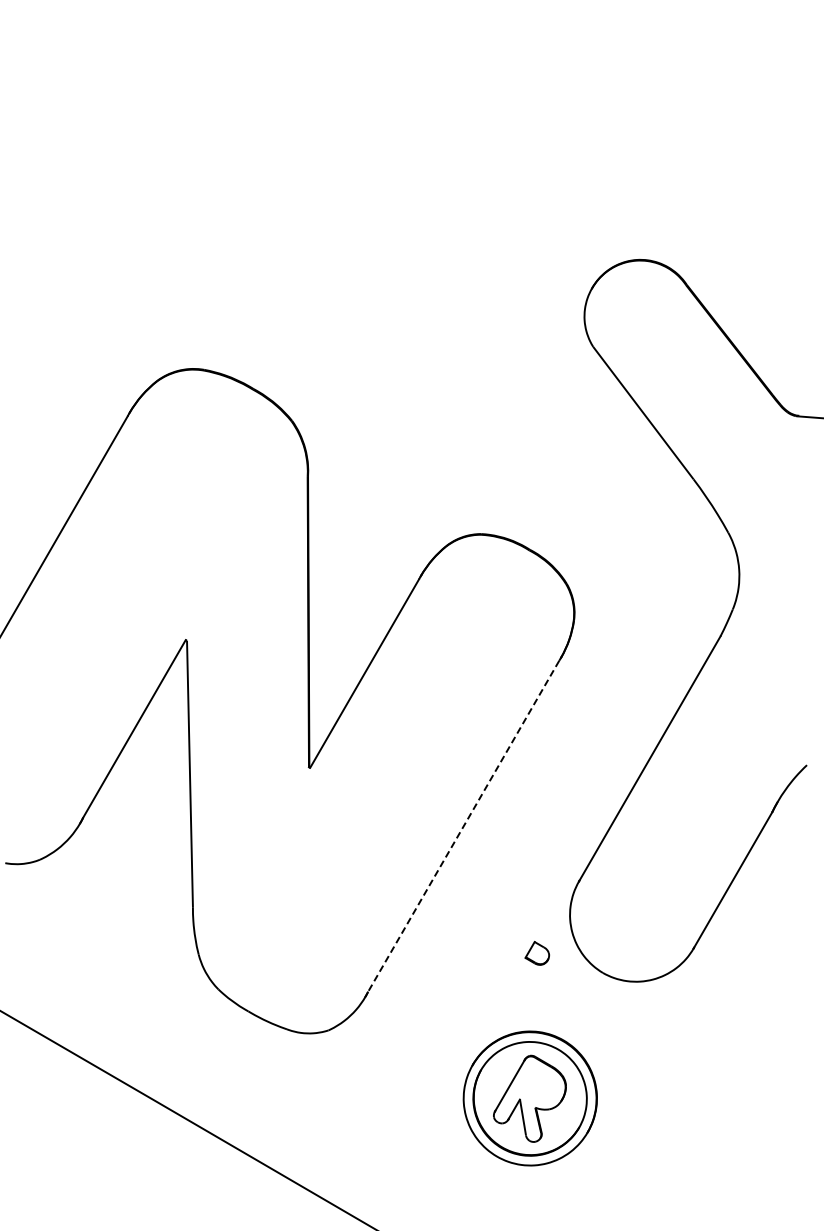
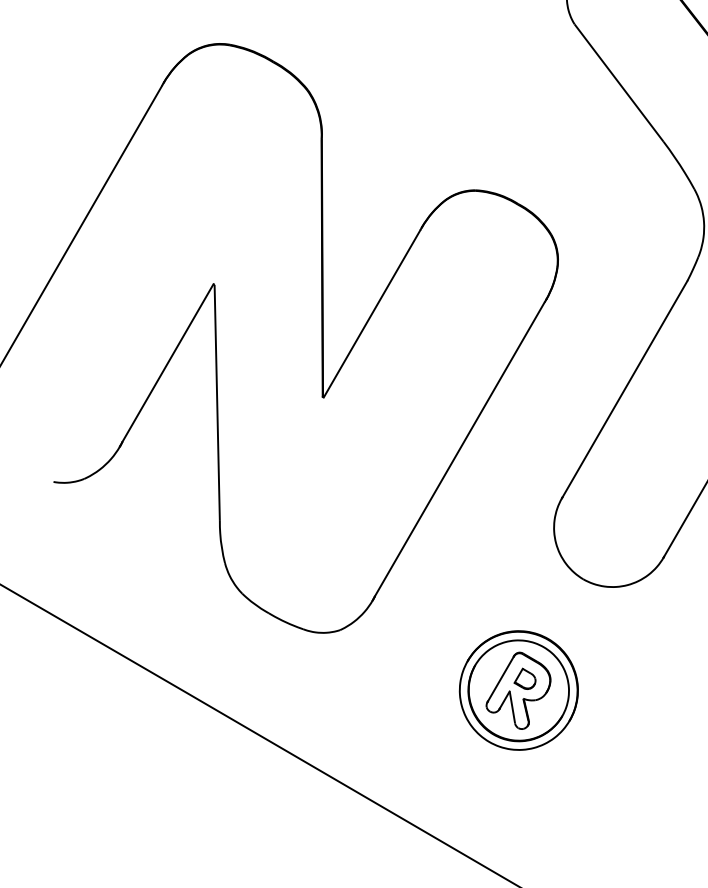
line: (463, 826) -> (459, 449), dashed -> solid
part: (536, 953) -> (524, 679), moved

